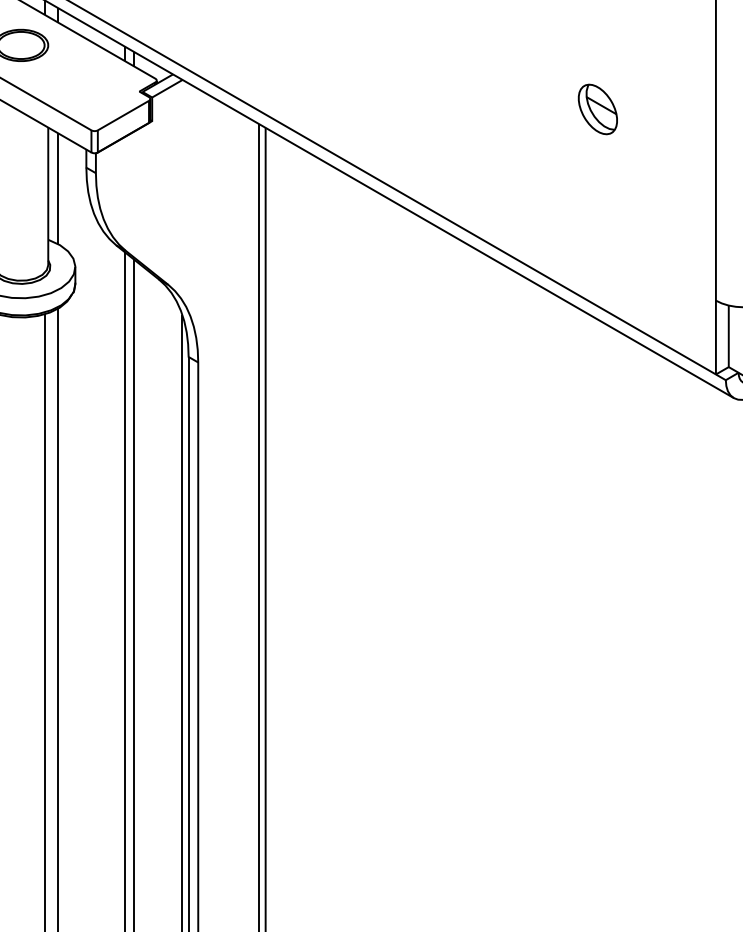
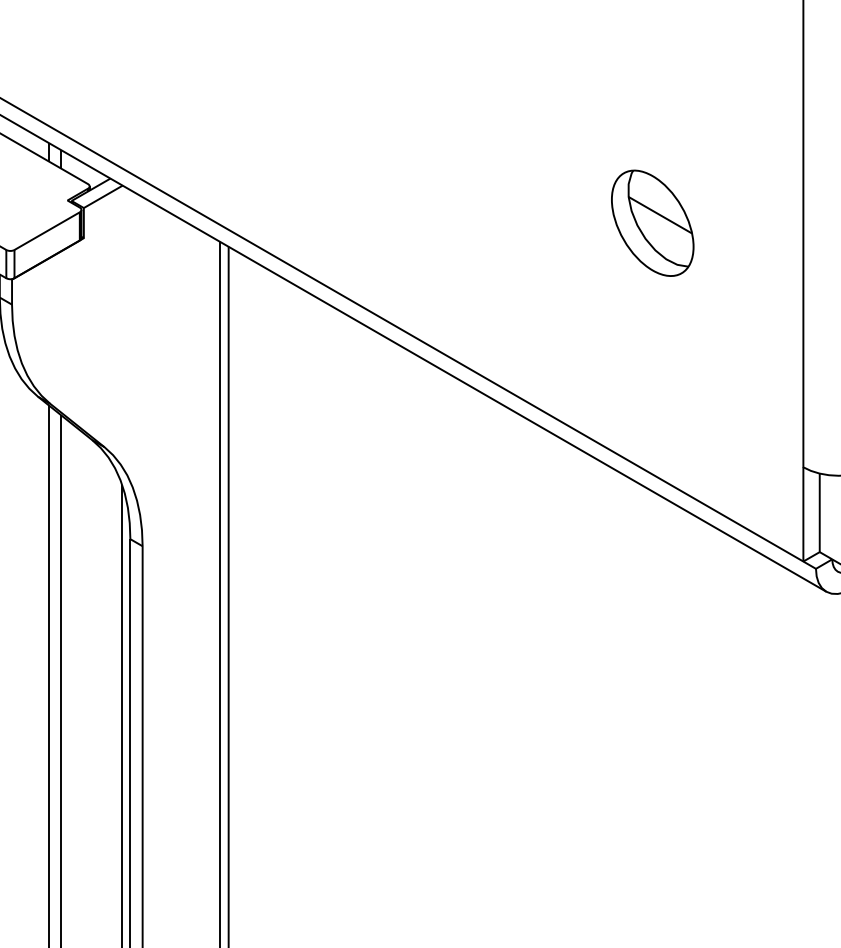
part: (597, 109) -> (652, 223), size x1.67

